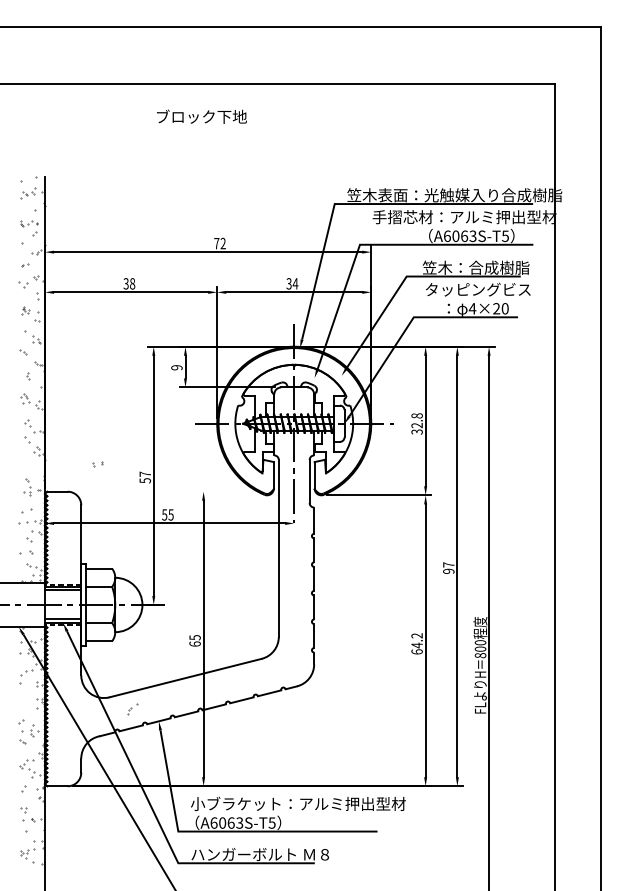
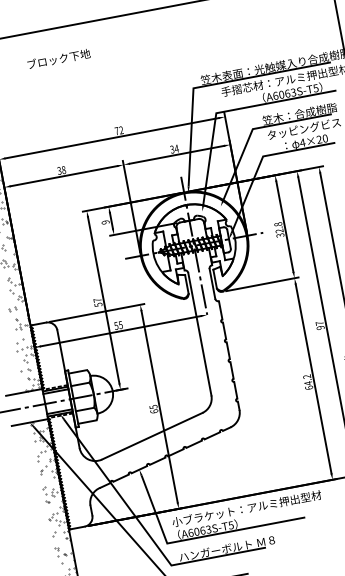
text: (201, 116) -> (58, 58), moved
part: (97, 464) -> (12, 309), moved
line: (141, 491) -> (97, 312), added
part: (132, 709) -> (43, 470), moved

